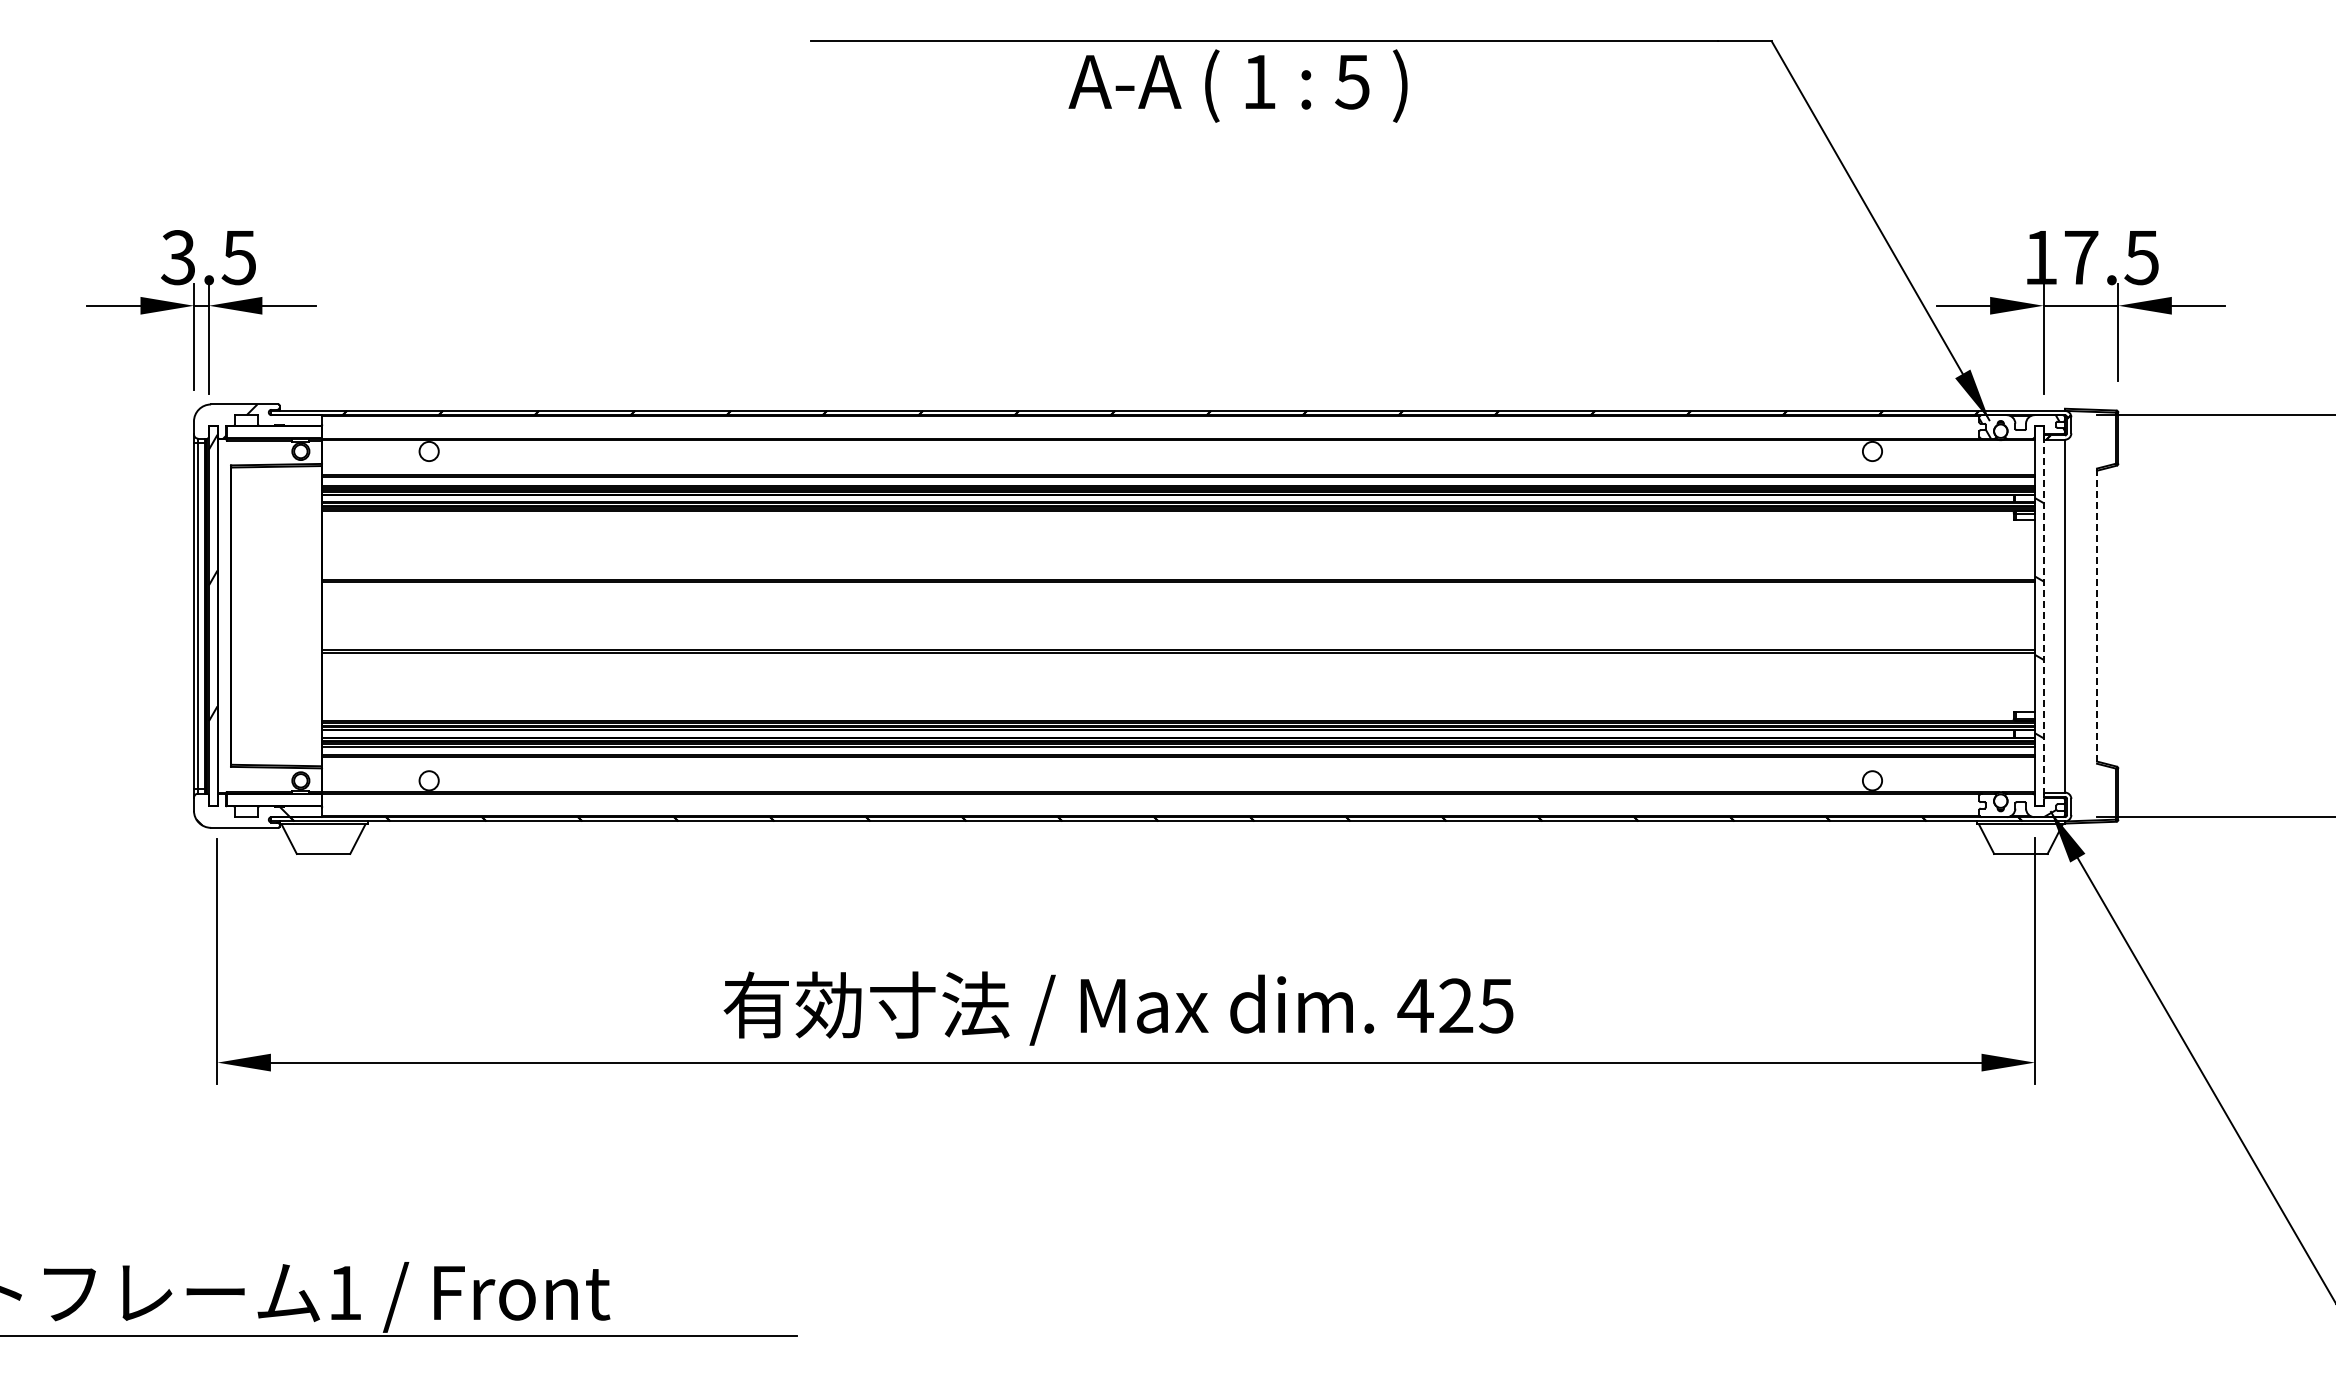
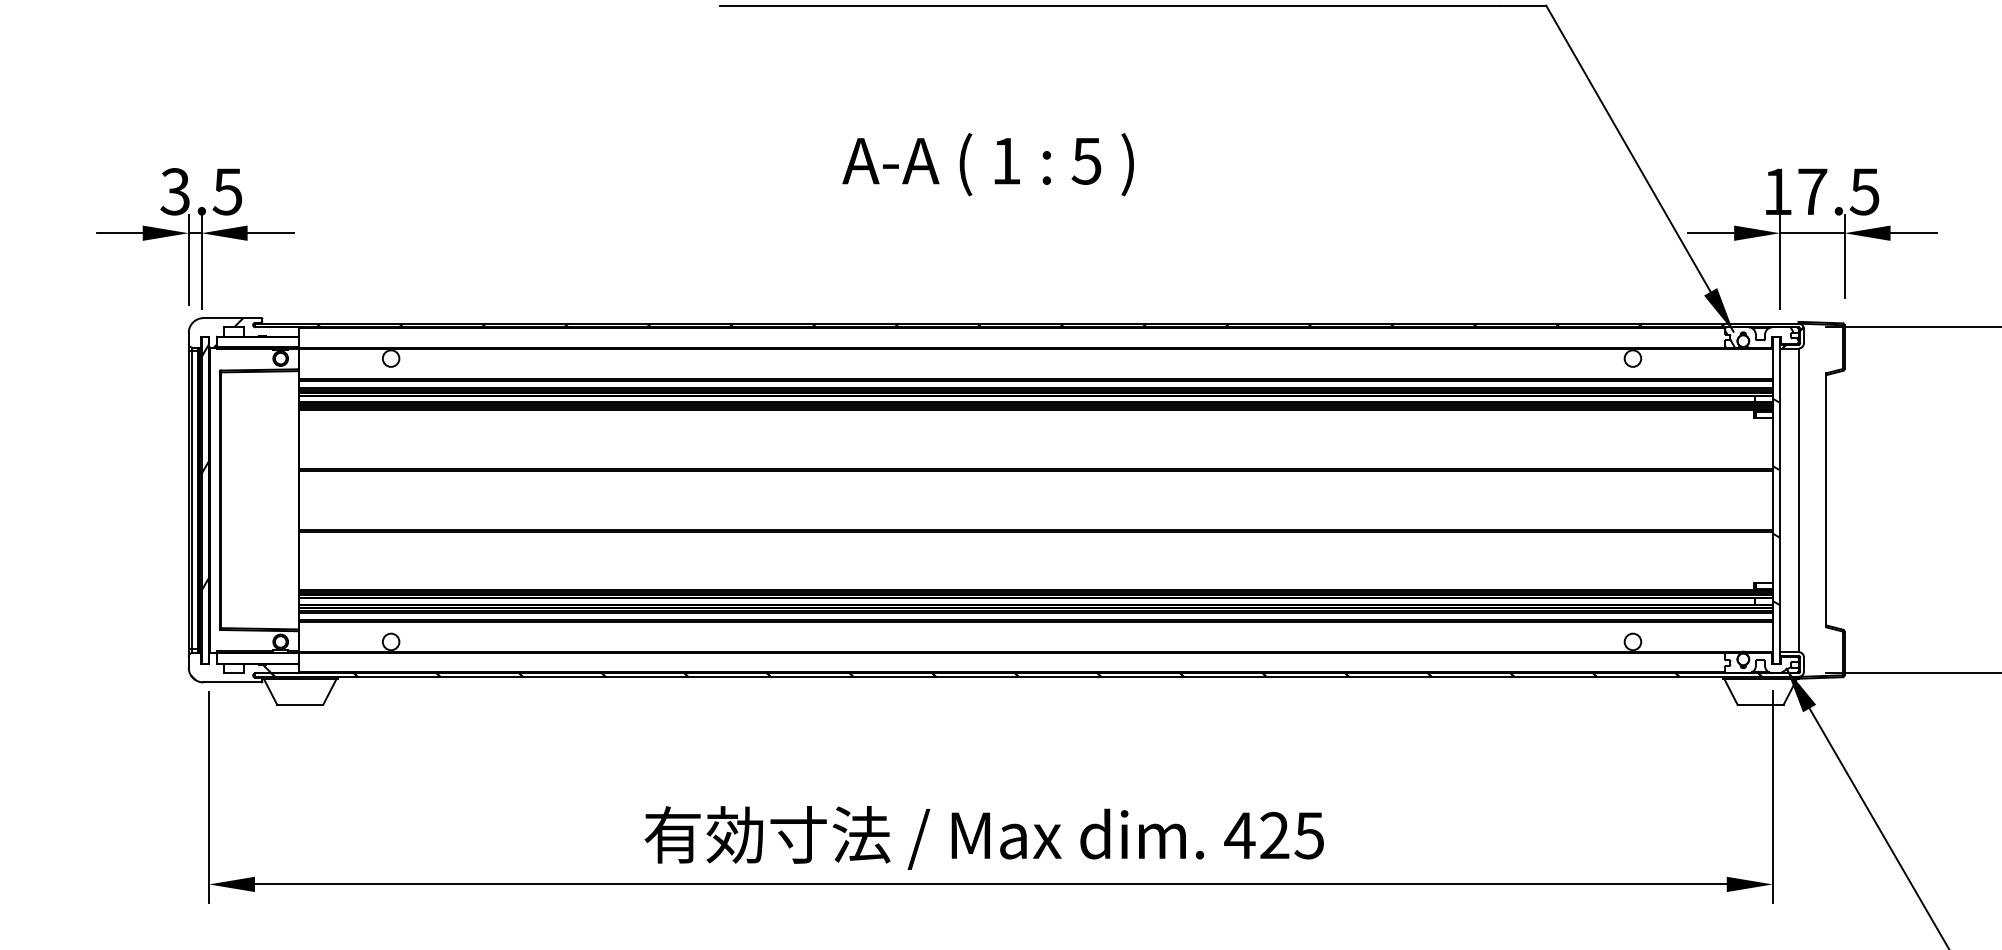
text: (1237, 85) -> (987, 164), moved
line: (2043, 616) -> (1780, 500), dashed -> solid
line: (2097, 616) -> (1826, 500), dashed -> solid

